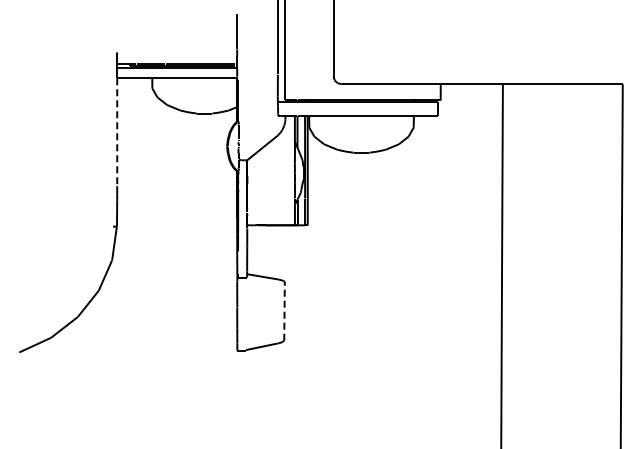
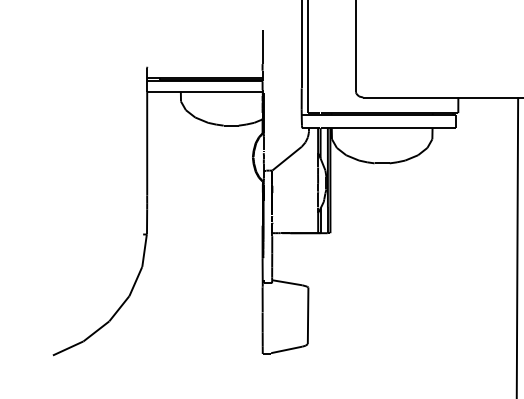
line: (117, 132) -> (147, 143), dashed -> solid
line: (284, 310) -> (308, 315), dashed -> solid

